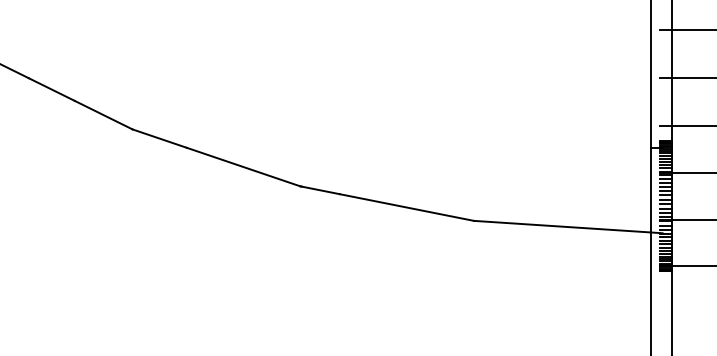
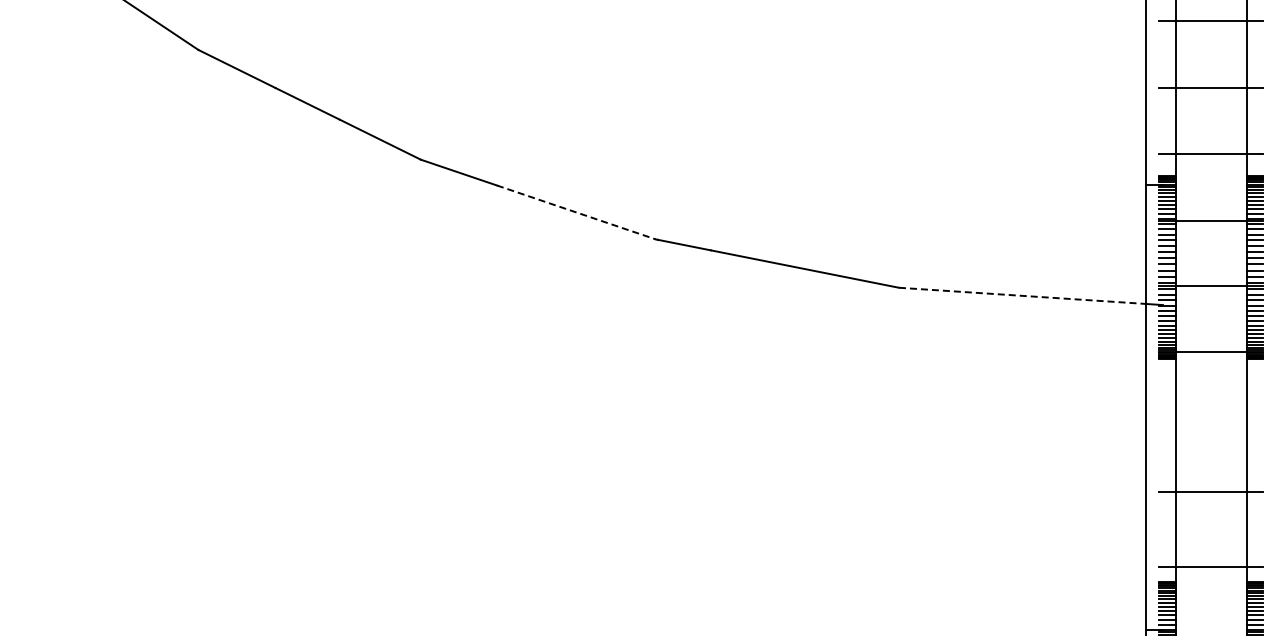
line: (243, 167) -> (576, 212), solid -> dashed
line: (562, 226) -> (1023, 295), solid -> dashed

